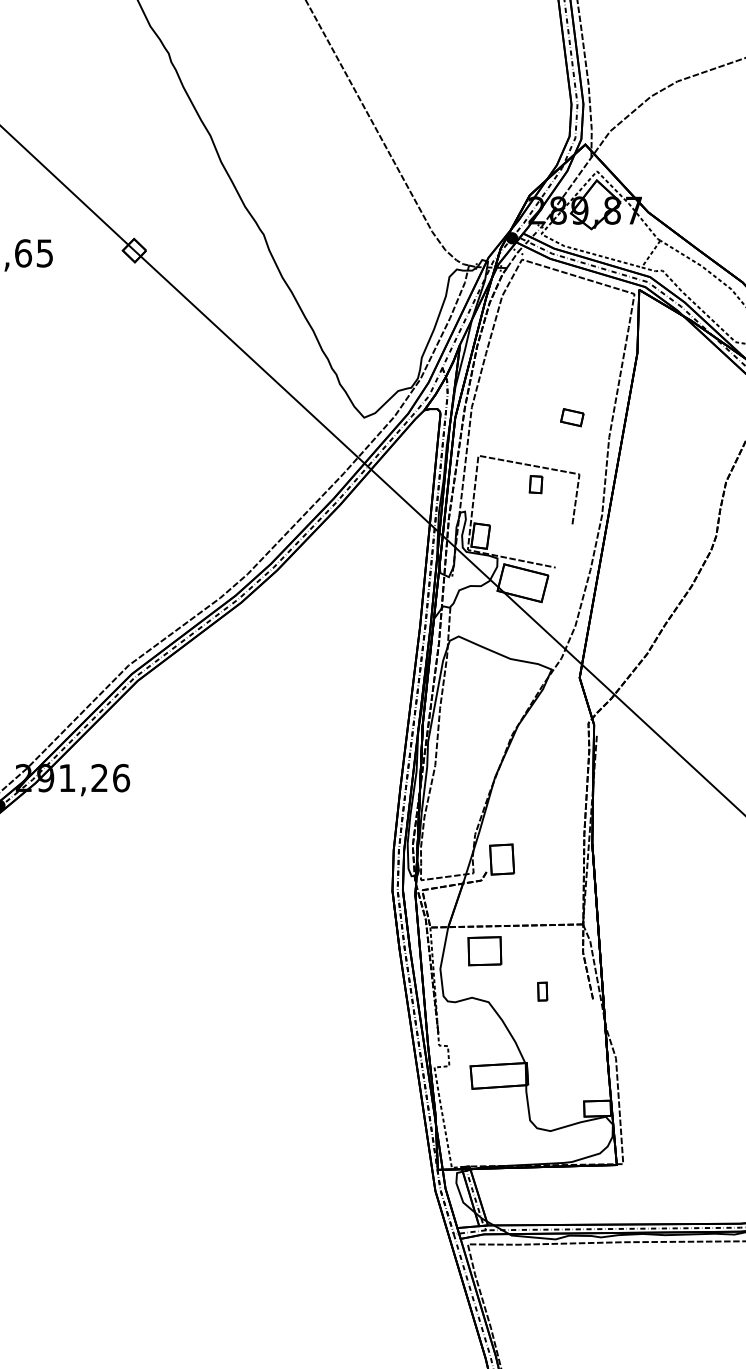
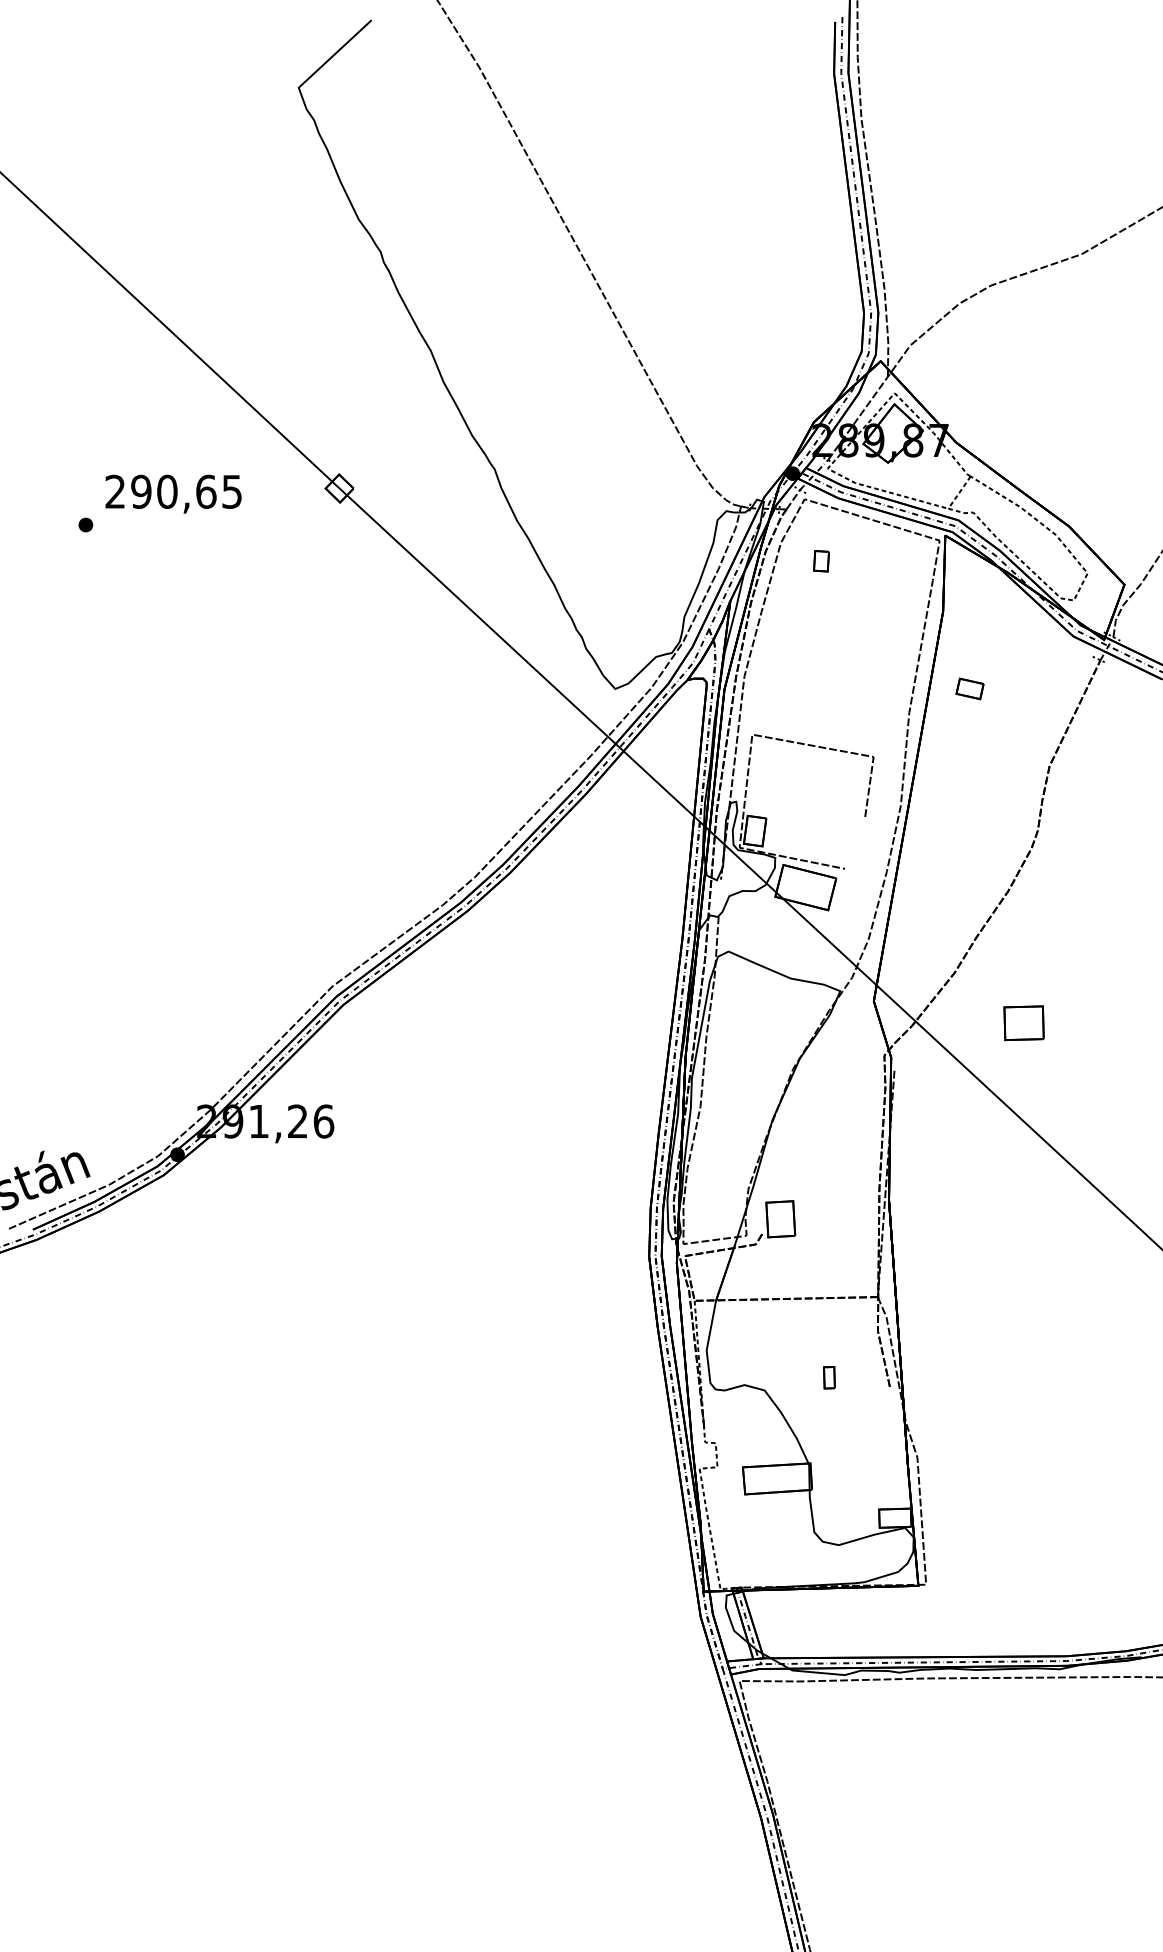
part: (571, 417) -> (969, 688), moved
part: (536, 484) -> (821, 561), moved
part: (484, 950) -> (1023, 1022), moved

